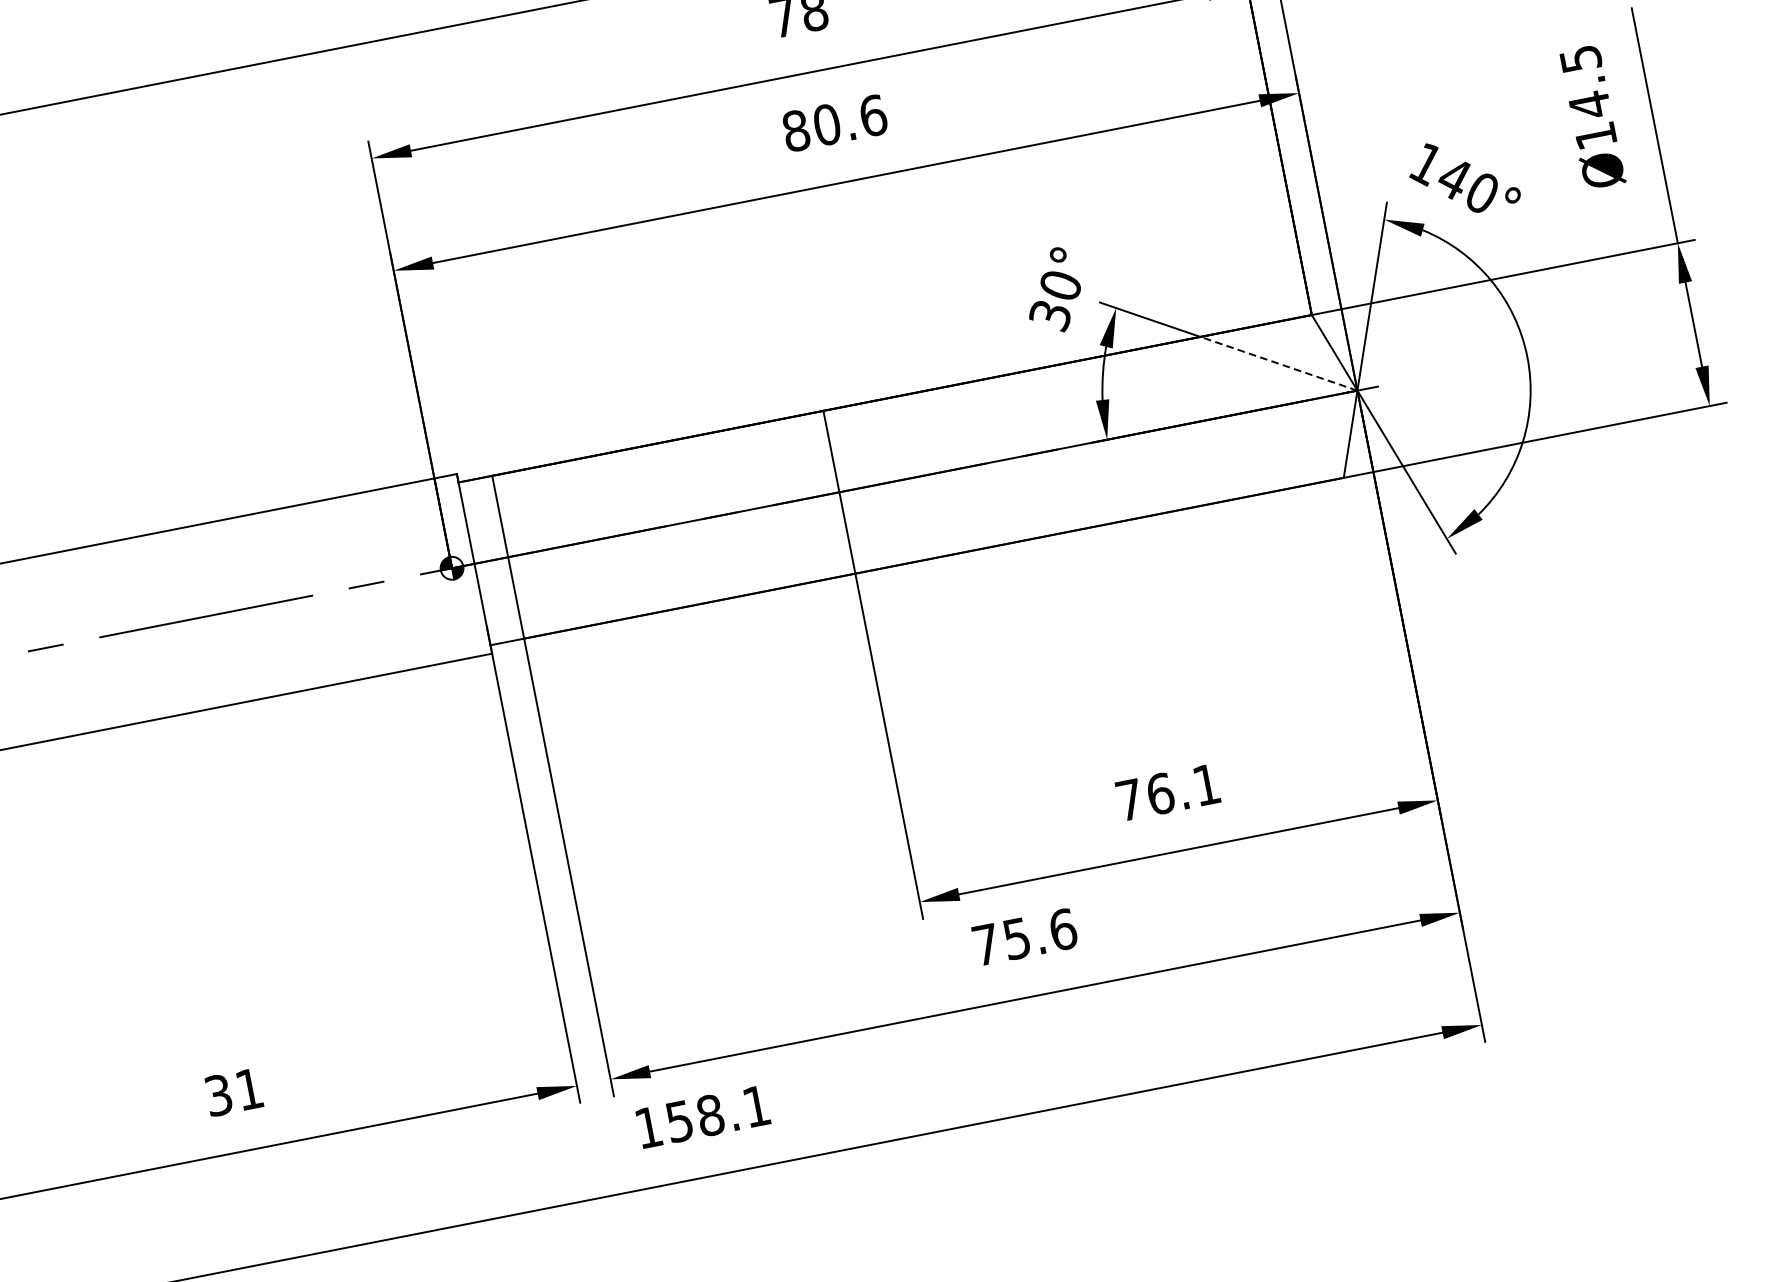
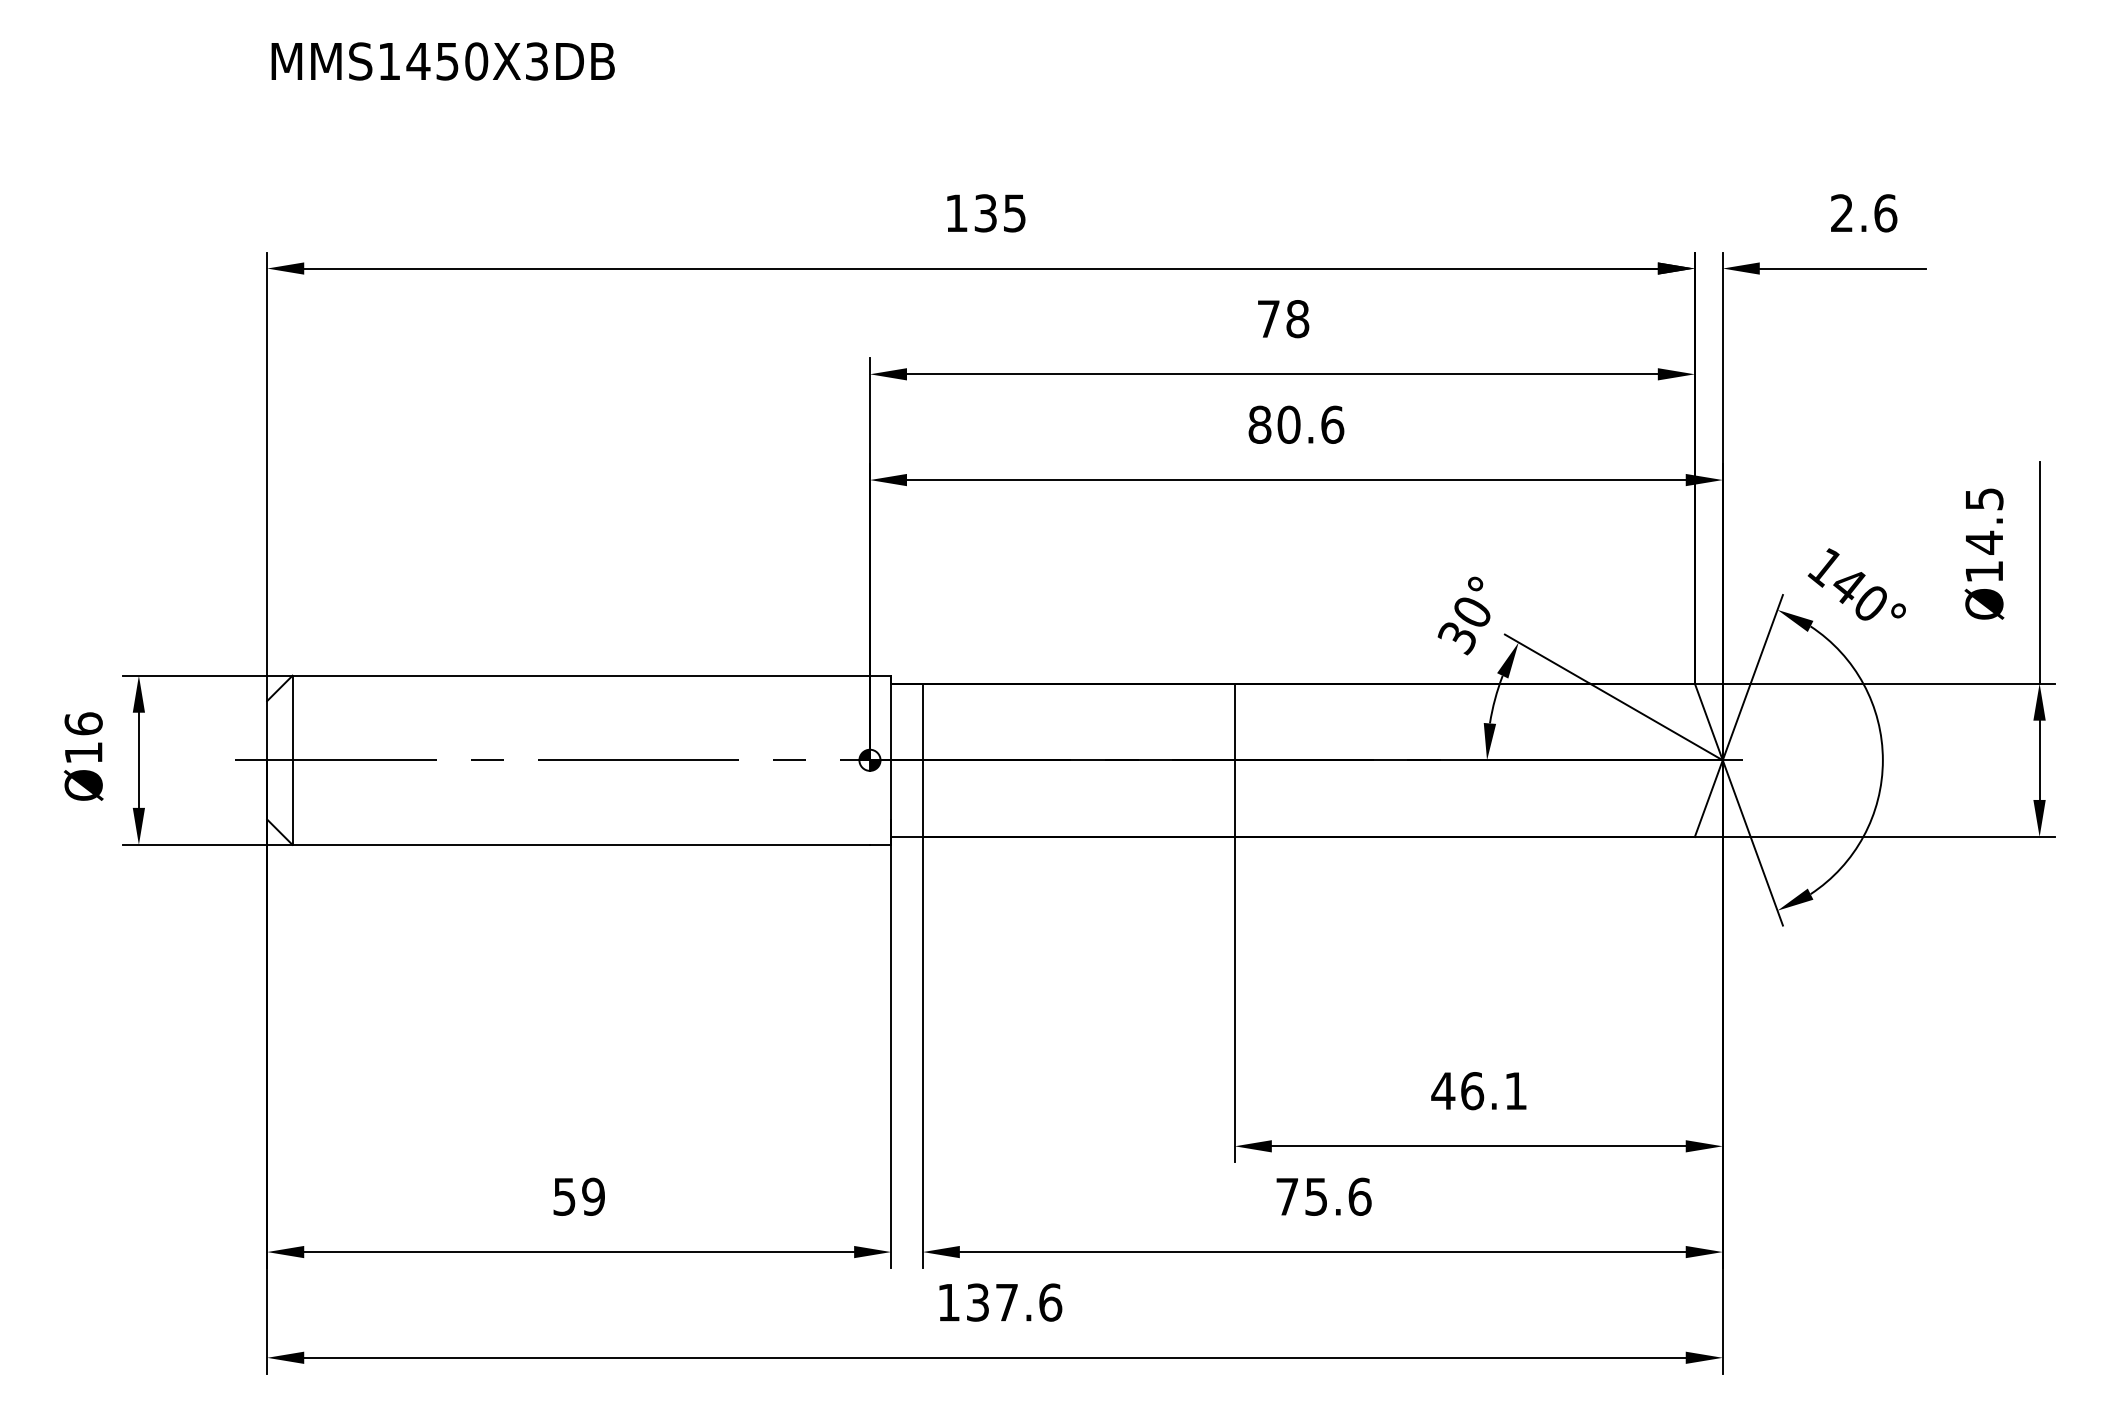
line: (1278, 363) -> (1656, 721), dashed -> solid
text: (1129, 799) -> (1443, 1090), 76.1 -> 46.1
text: (234, 1091) -> (579, 1196), 31 -> 59
text: (718, 1113) -> (1014, 1302), 158.1 -> 137.6

